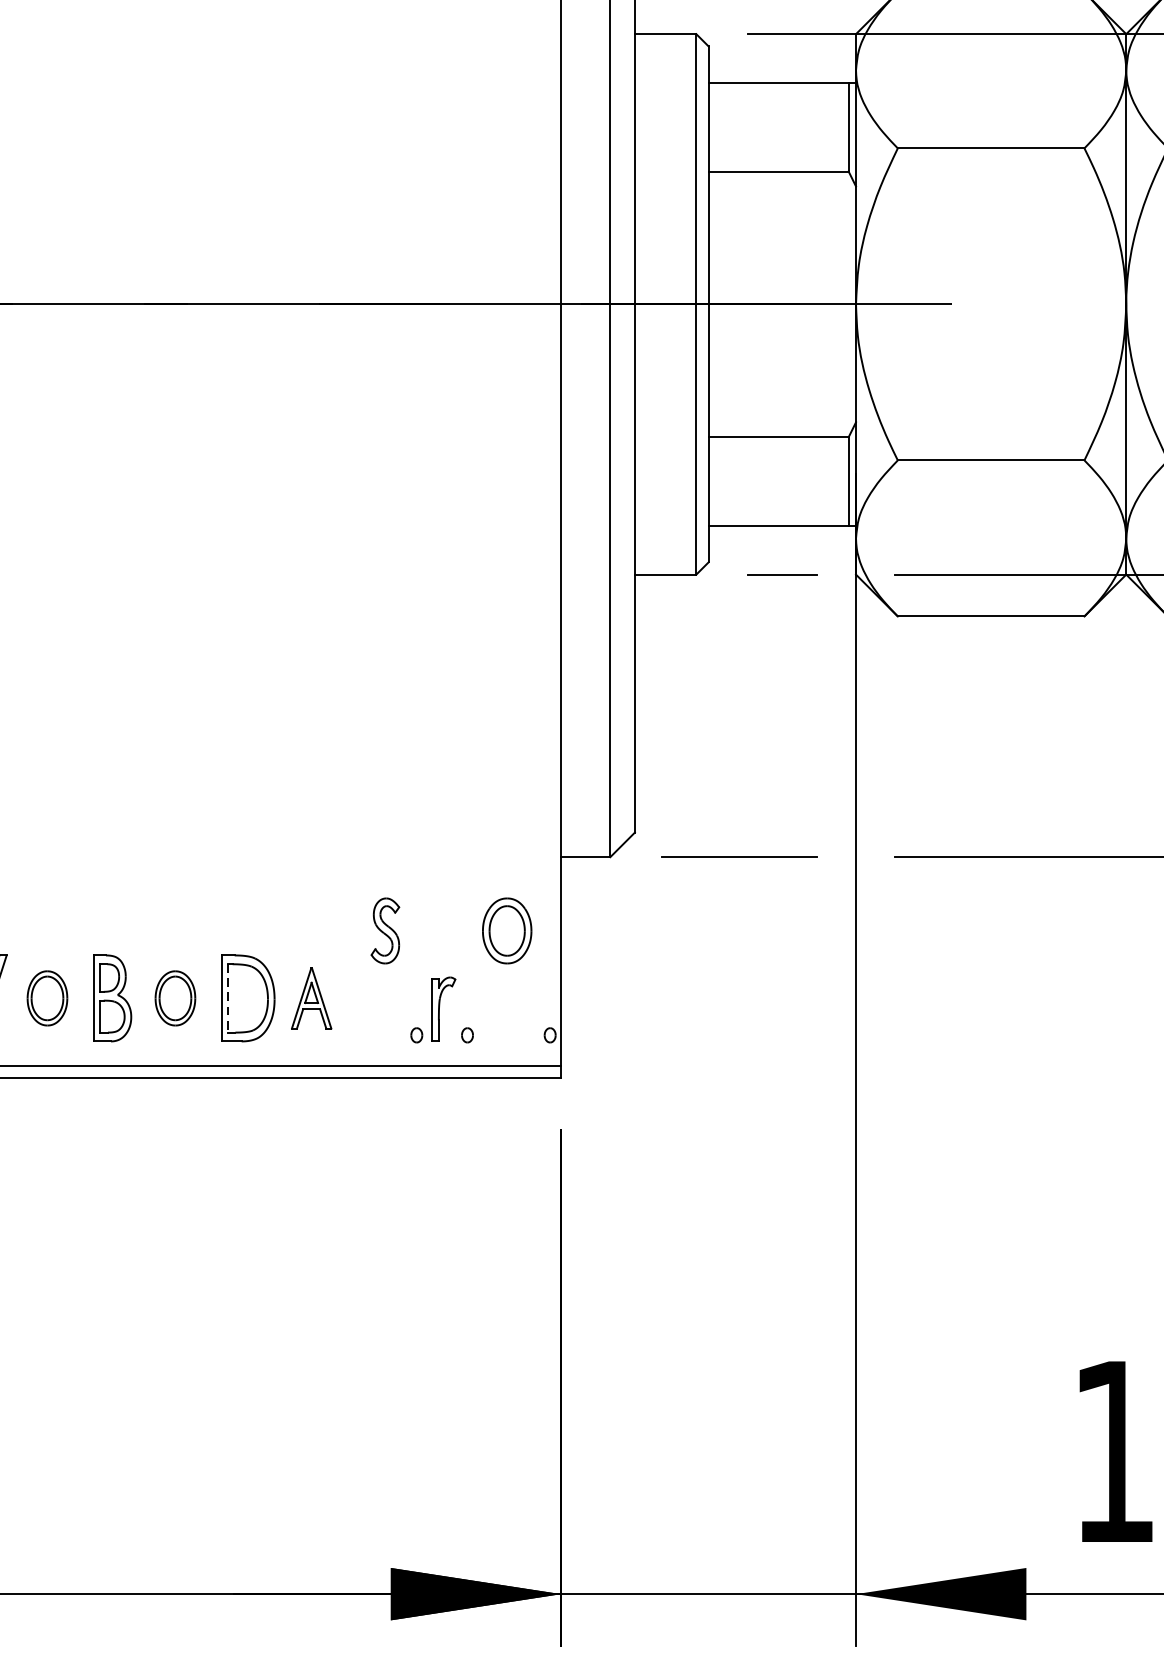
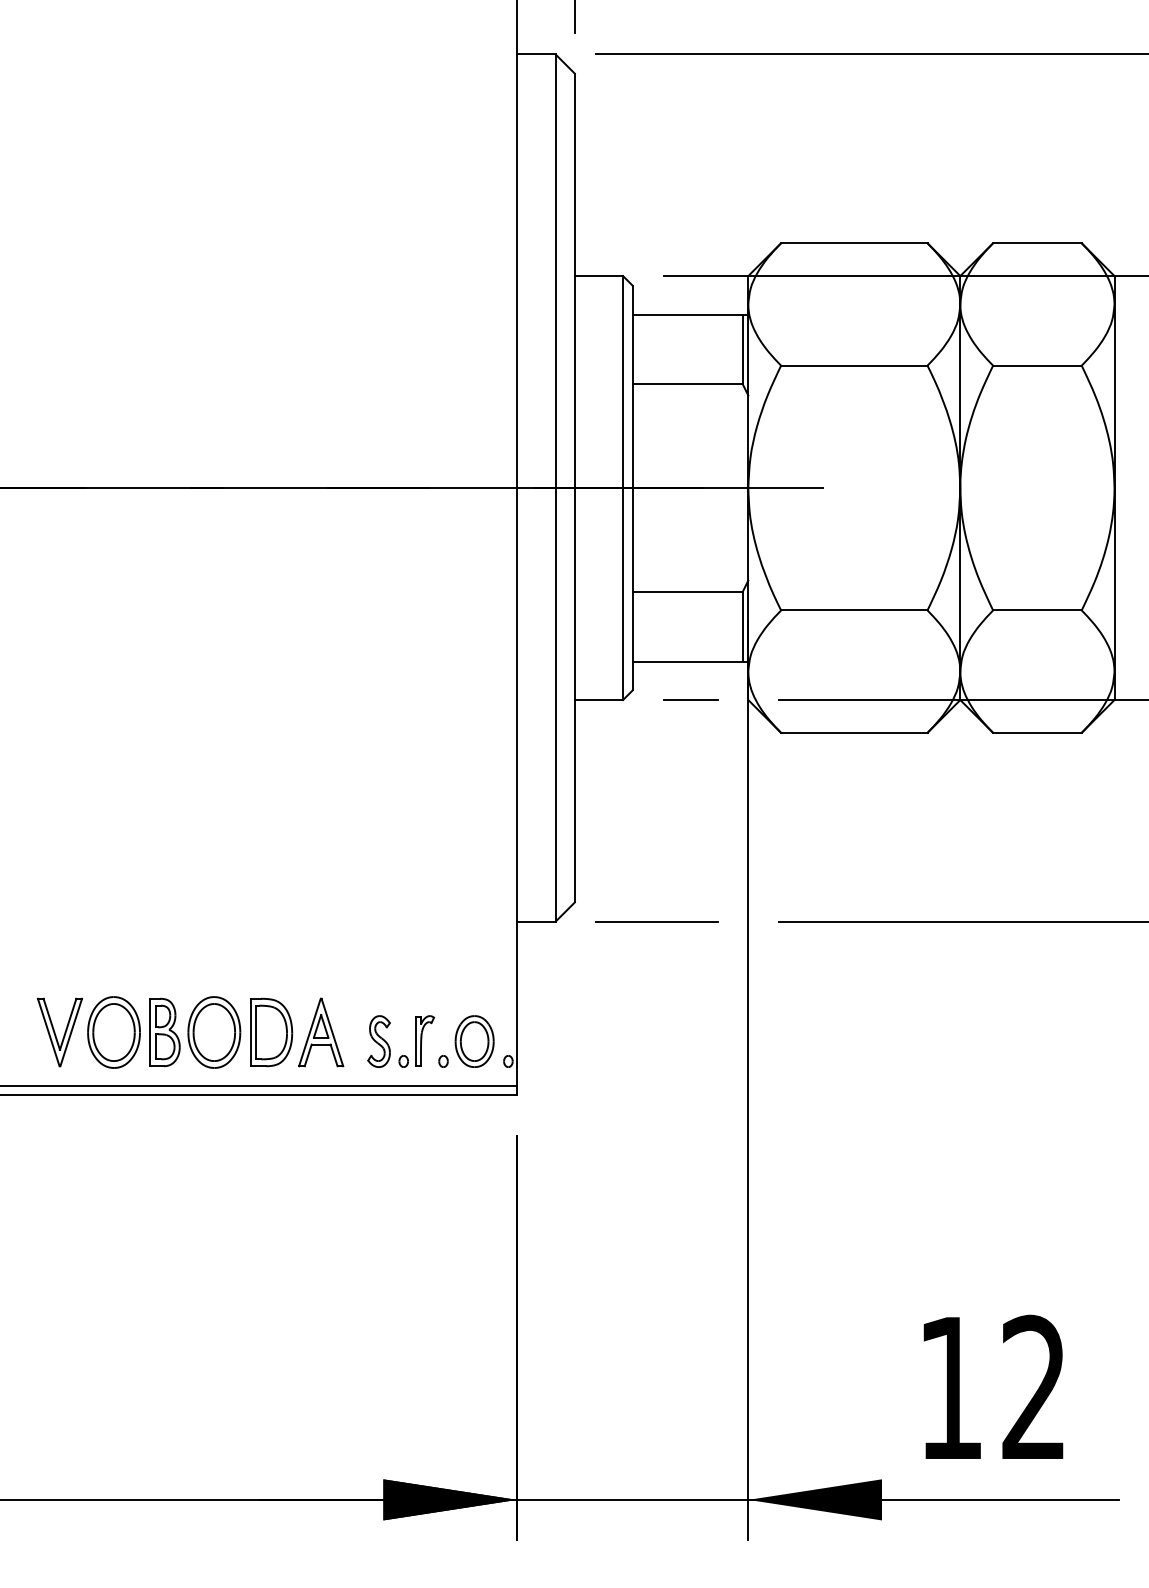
part: (384, 930) -> (378, 1041), moved
part: (506, 930) -> (474, 1041), moved
part: (46, 998) -> (113, 1032), size x1.67
part: (175, 998) -> (214, 1032), size x1.67
line: (227, 998) -> (255, 1032), dashed -> solid
part: (311, 998) -> (321, 1032), size x1.43

